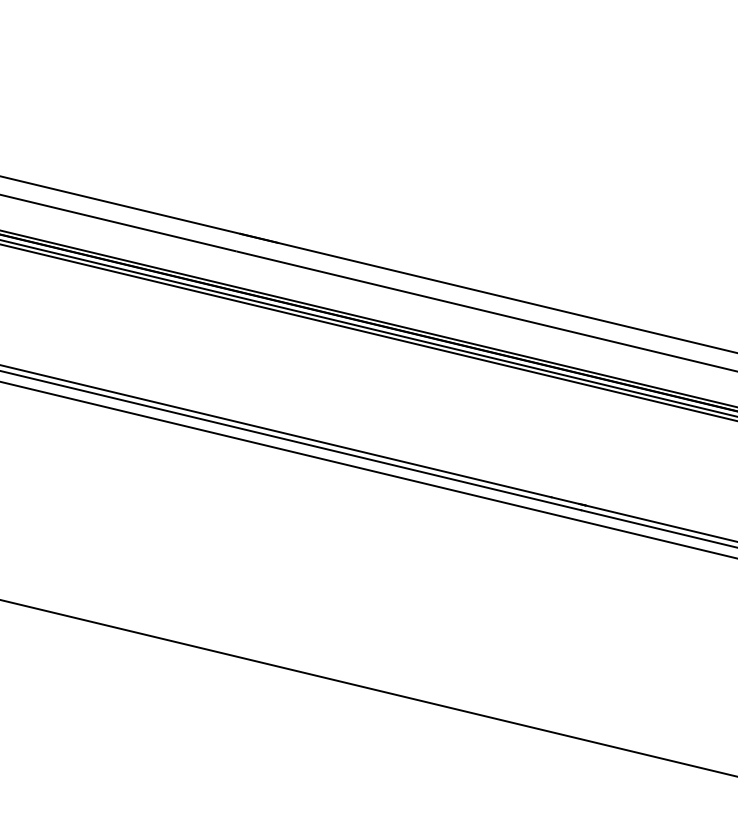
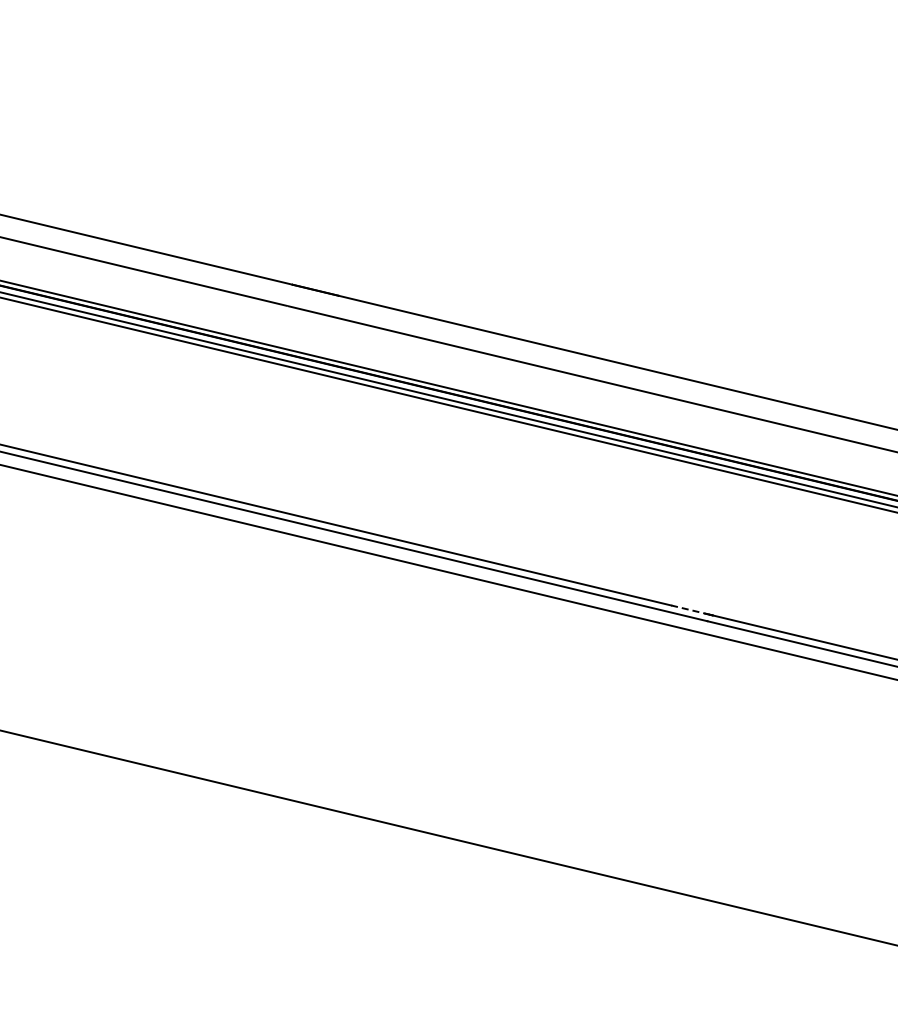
line: (567, 501) -> (690, 610), solid -> dashed

